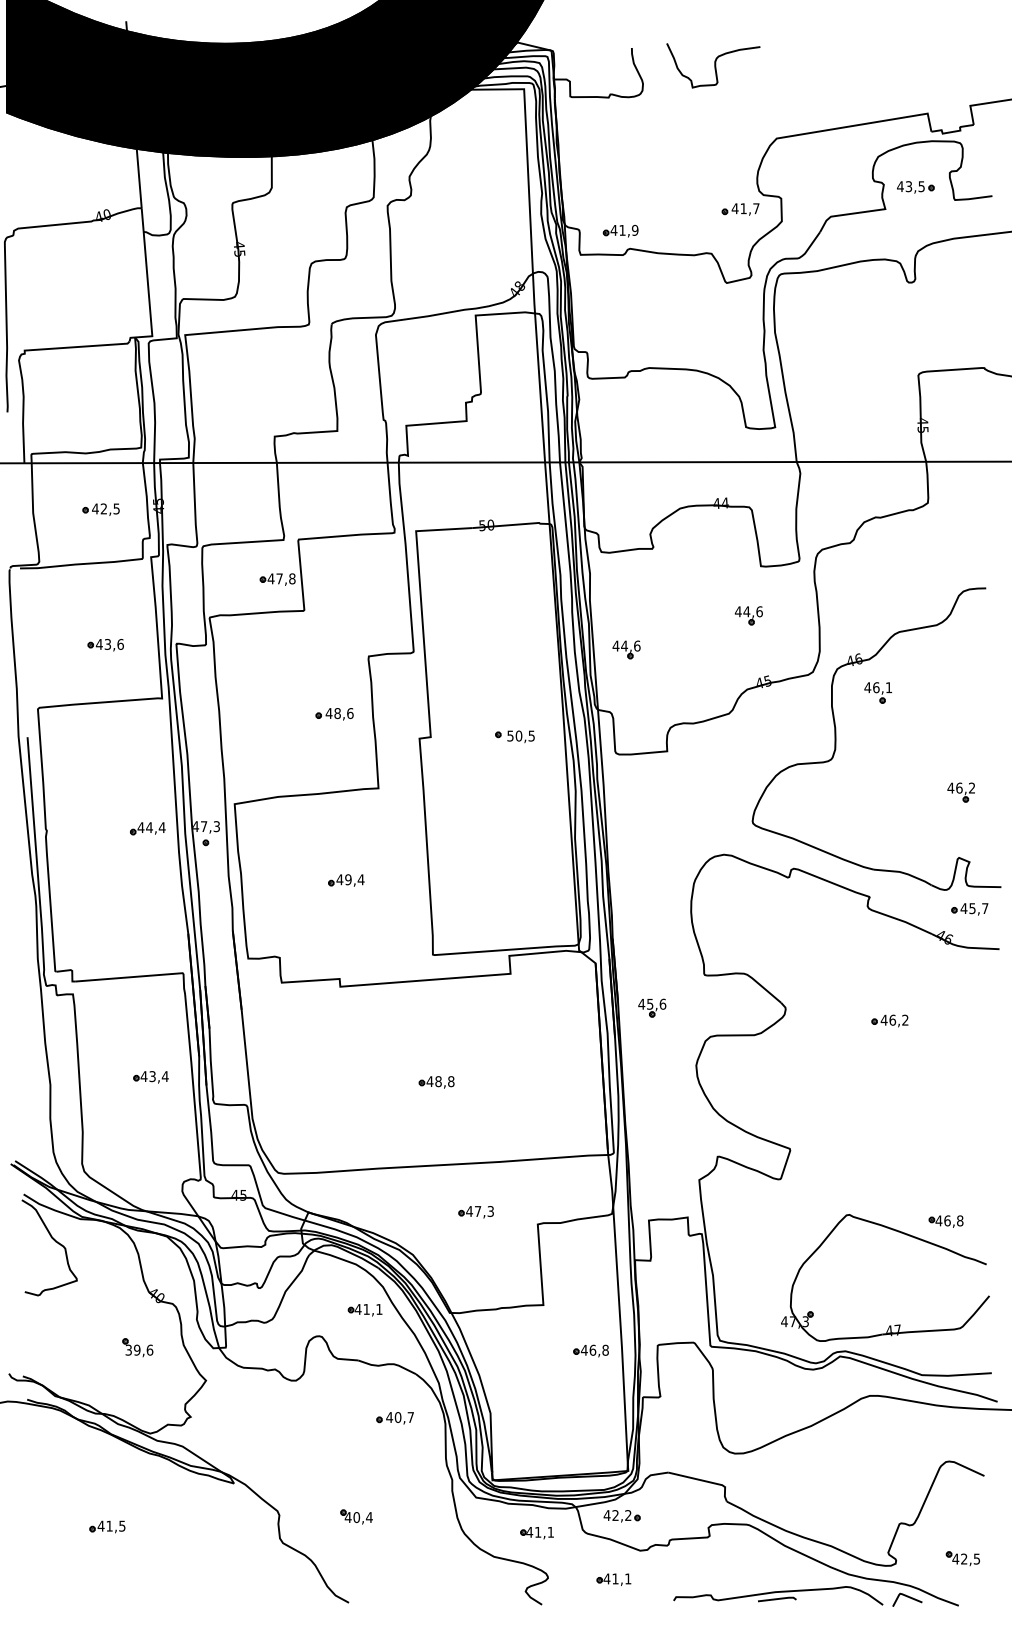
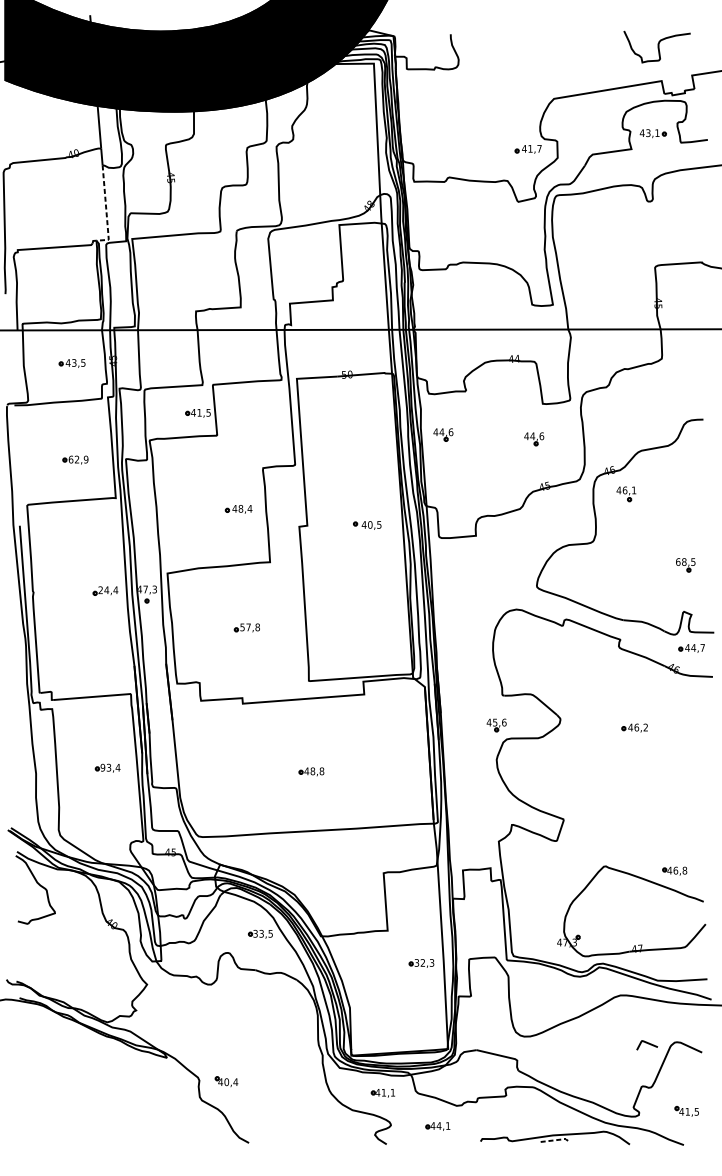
curve: (714, 65) -> (658, 46), moved
text: (921, 186) -> (657, 133), 43,5 -> 43,1
part: (620, 230) -> (442, 164), removed
line: (148, 293) -> (106, 209), solid -> dashed
text: (103, 509) -> (73, 363), 42,5 -> 43,5
text: (285, 578) -> (203, 412), 47,8 -> 41,5
text: (109, 643) -> (78, 458), 43,6 -> 62,9
part: (626, 649) -> (443, 434), moved
text: (349, 713) -> (249, 508), 48,6 -> 48,4
text: (510, 735) -> (364, 524), 50,5 -> 40,5
text: (961, 787) -> (685, 561), 46,2 -> 68,5
text: (140, 827) -> (100, 590), 44,4 -> 24,4
text: (350, 879) -> (250, 627), 49,4 -> 57,8
text: (972, 908) -> (693, 647), 45,7 -> 44,7
part: (652, 1007) -> (496, 724), moved
text: (143, 1076) -> (102, 767), 43,4 -> 93,4
part: (475, 1212) -> (339, 864), removed
text: (368, 1308) -> (262, 933), 41,1 -> 33,5
part: (137, 1347) -> (98, 960), removed
text: (594, 1349) -> (424, 962), 46,8 -> 32,3
part: (394, 1418) -> (281, 1011), removed
part: (356, 1516) -> (226, 1081), moved
part: (621, 1516) -> (443, 1081), removed
part: (107, 1526) -> (76, 1088), removed
text: (964, 1558) -> (687, 1111), 42,5 -> 41,5
text: (615, 1578) -> (439, 1125), 41,1 -> 44,1
line: (907, 1597) -> (647, 1043), moved
line: (779, 1598) -> (556, 1139), solid -> dashed

